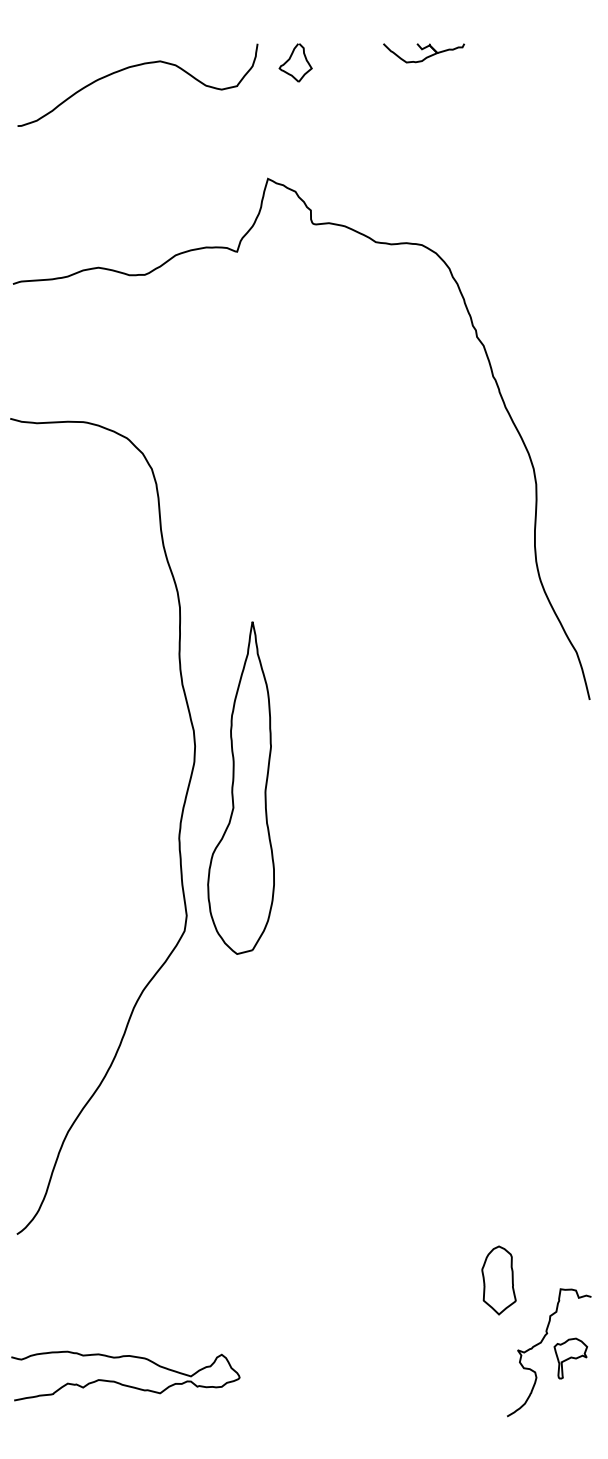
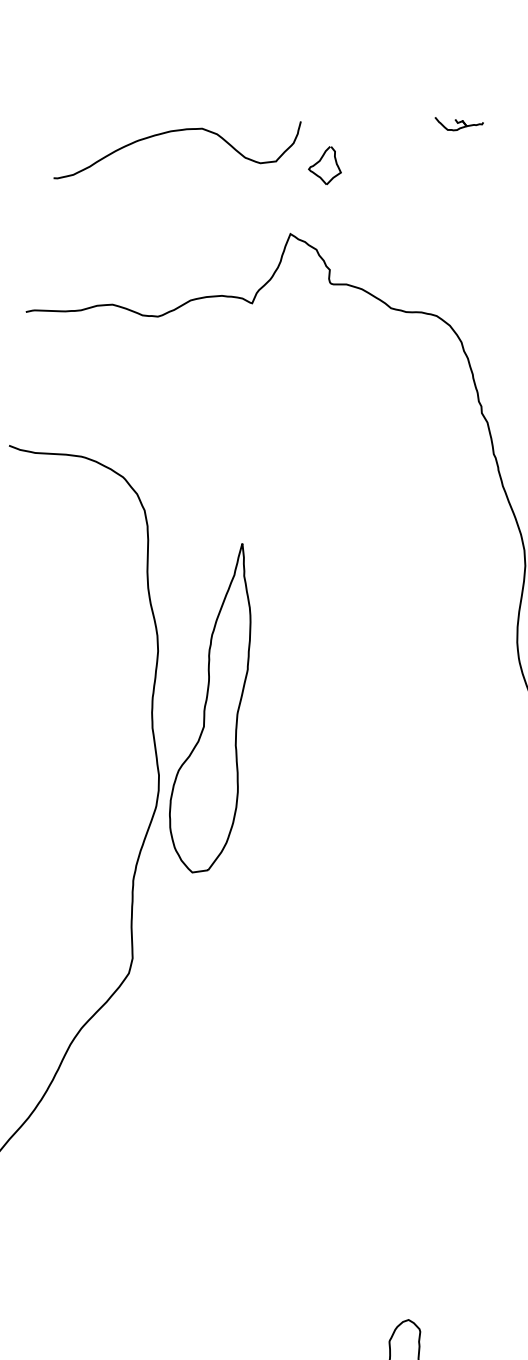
part: (423, 53) -> (458, 125), size x0.6
part: (295, 62) -> (325, 164), moved
curve: (133, 67) -> (175, 132), moved
part: (240, 787) -> (213, 707), moved

